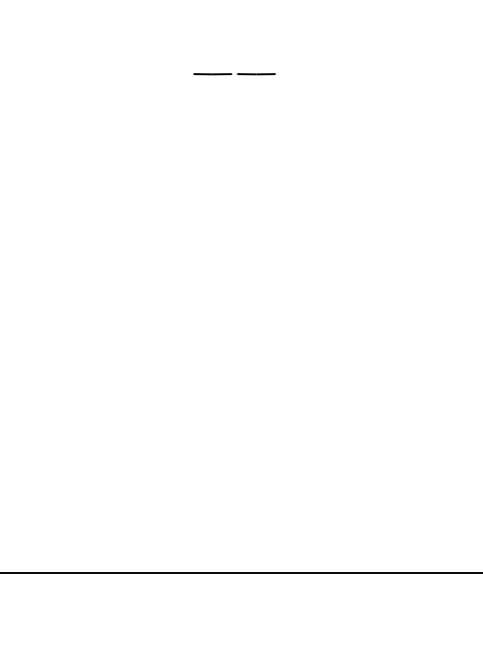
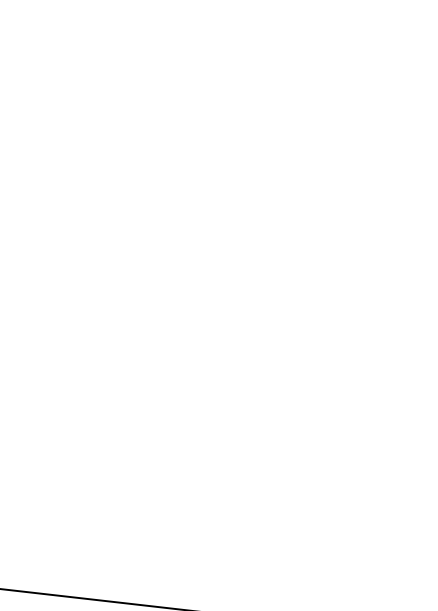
line: (232, 74) -> (241, 53), removed

